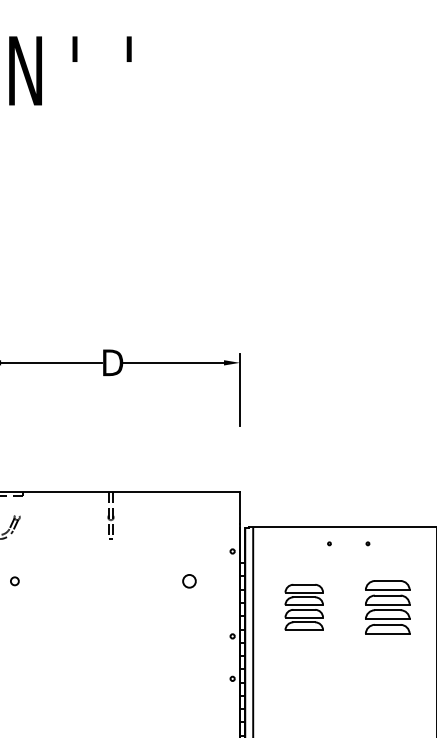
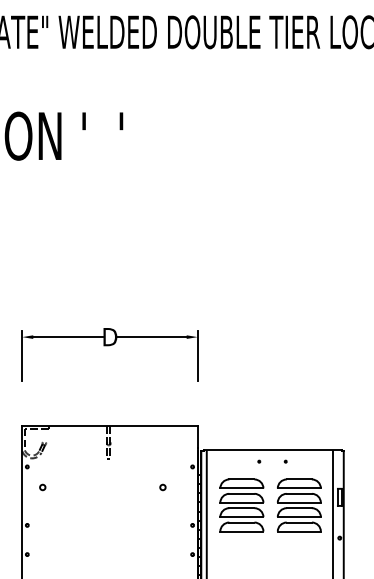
circle: (188, 581) -> (162, 487), size x0.62
part: (303, 607) -> (241, 505), size x1.67
part: (387, 607) -> (299, 505), size x1.43

